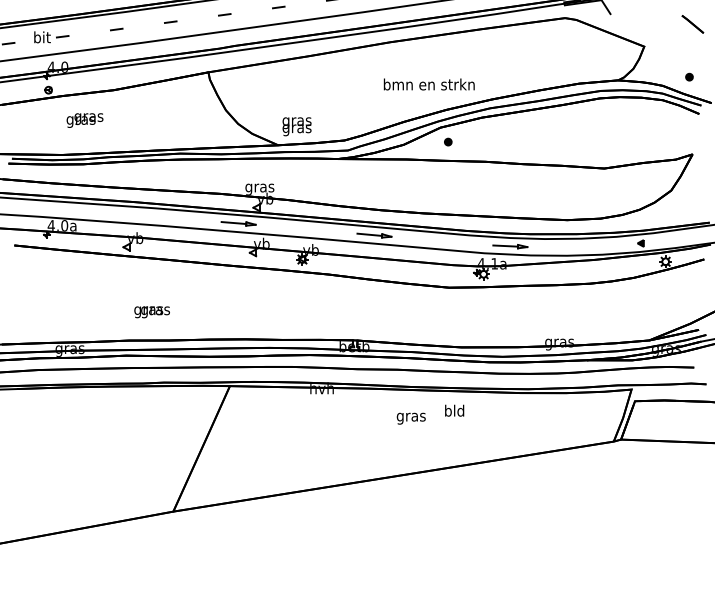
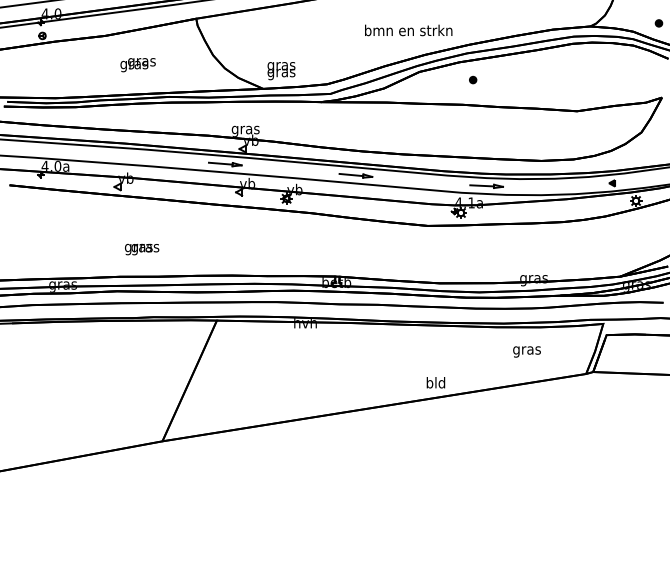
text: (84, 120) -> (137, 65), moved
part: (448, 141) -> (473, 79), moved
text: (454, 410) -> (435, 382), moved
text: (410, 418) -> (526, 351), moved

